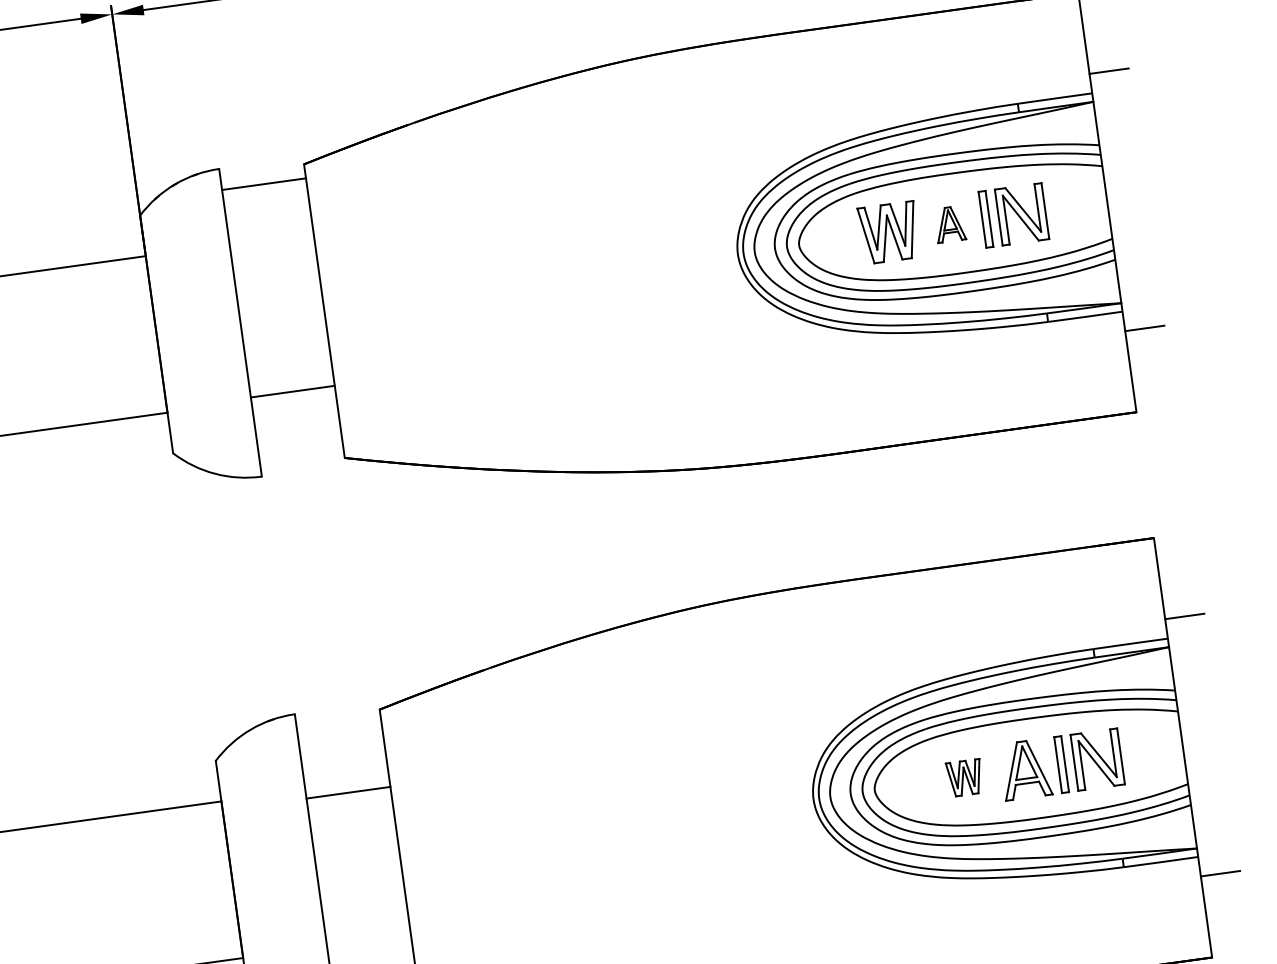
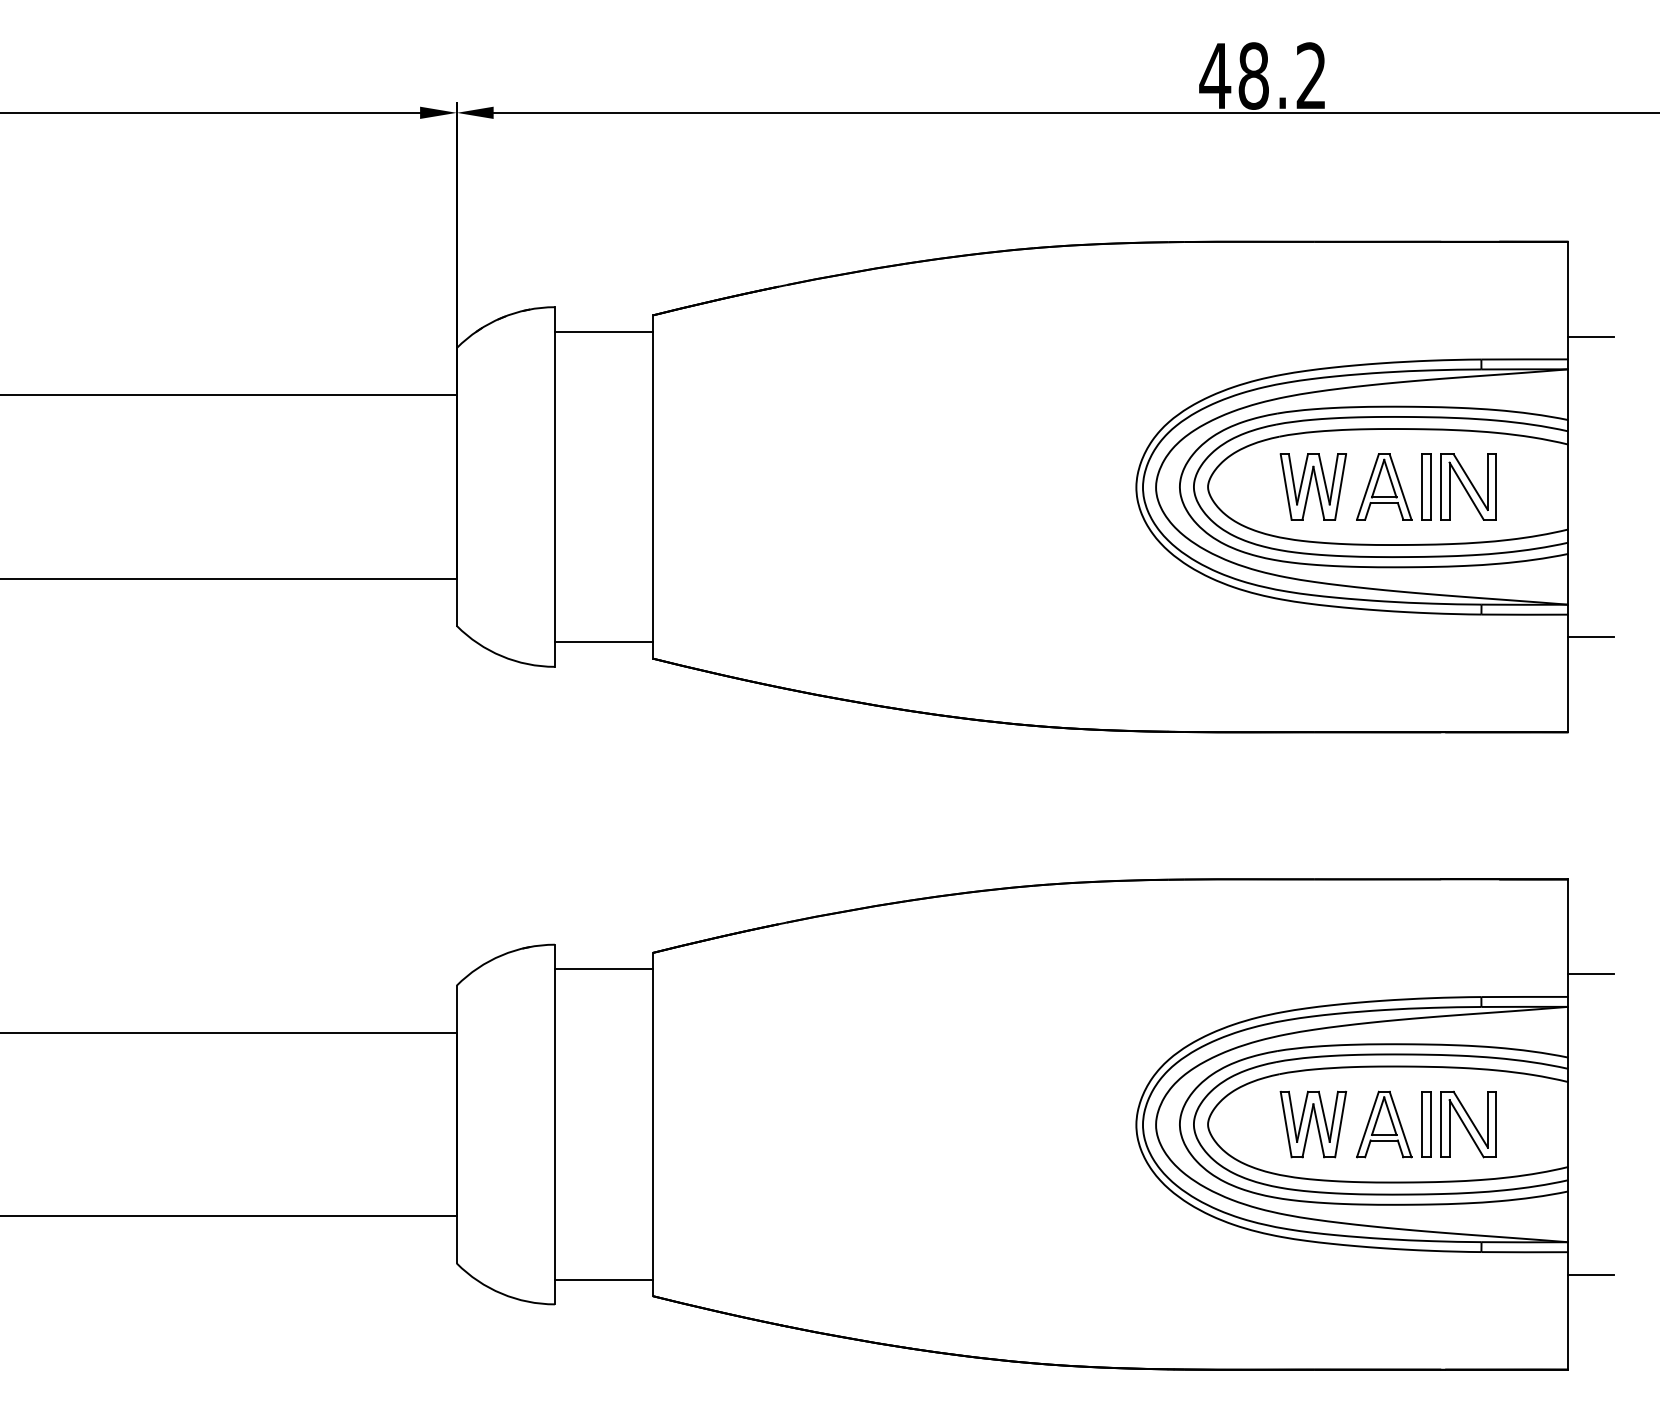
part: (950, 223) -> (1384, 486), size x1.67
line: (292, 391) -> (603, 642), moved
part: (964, 778) -> (1313, 1124), size x1.67
line: (348, 793) -> (603, 969), moved

